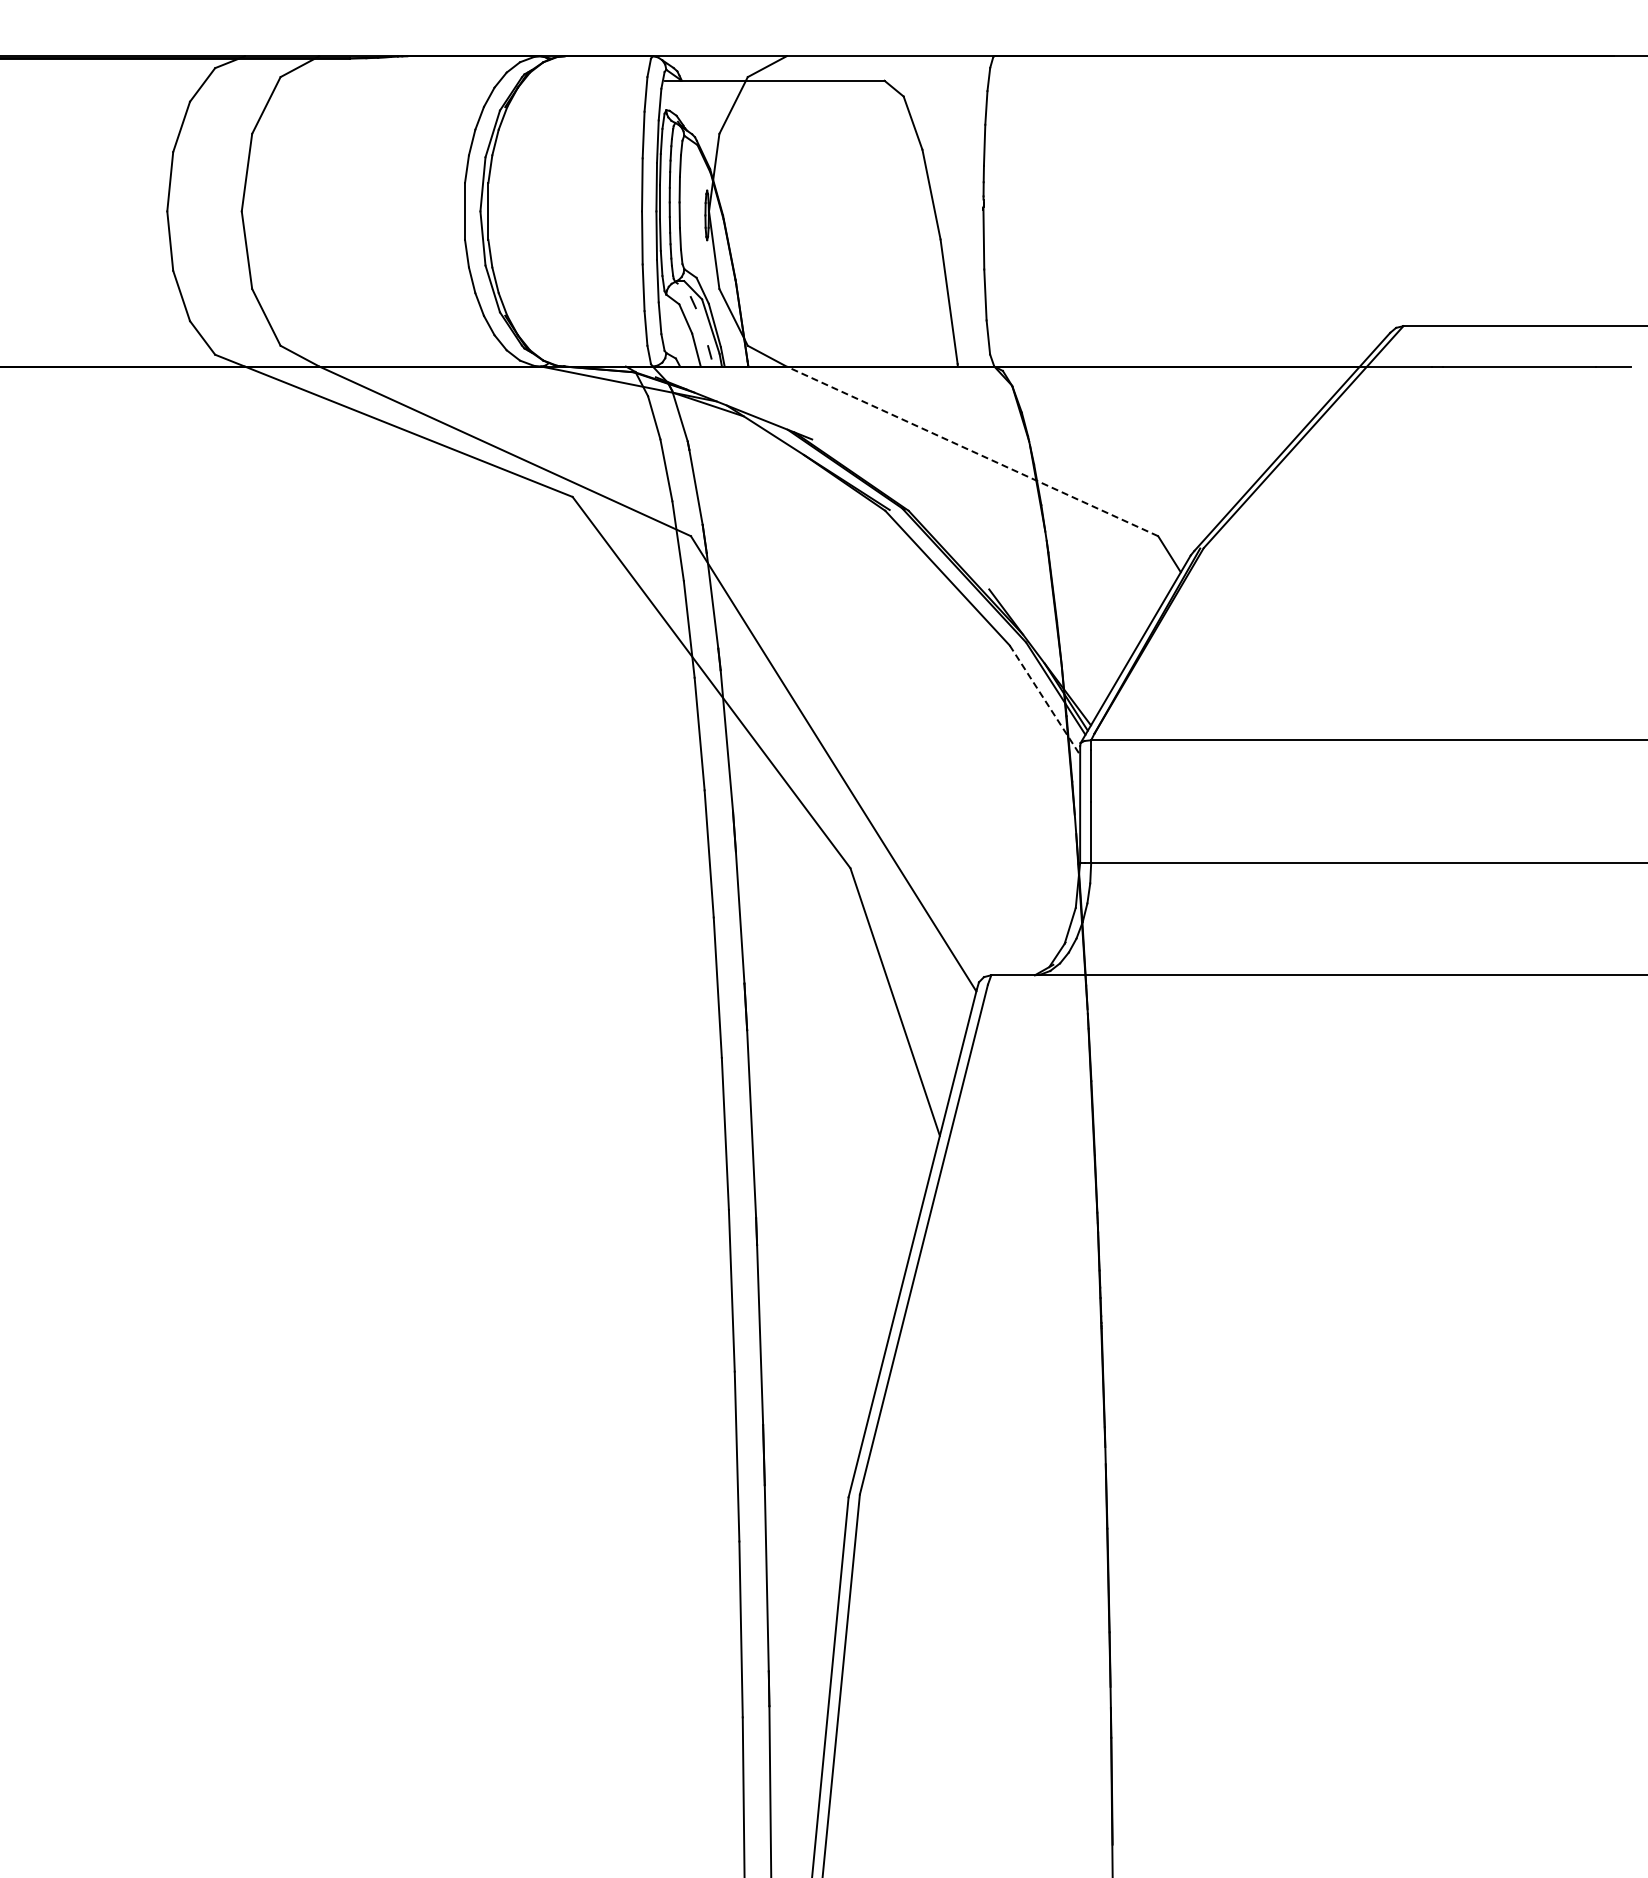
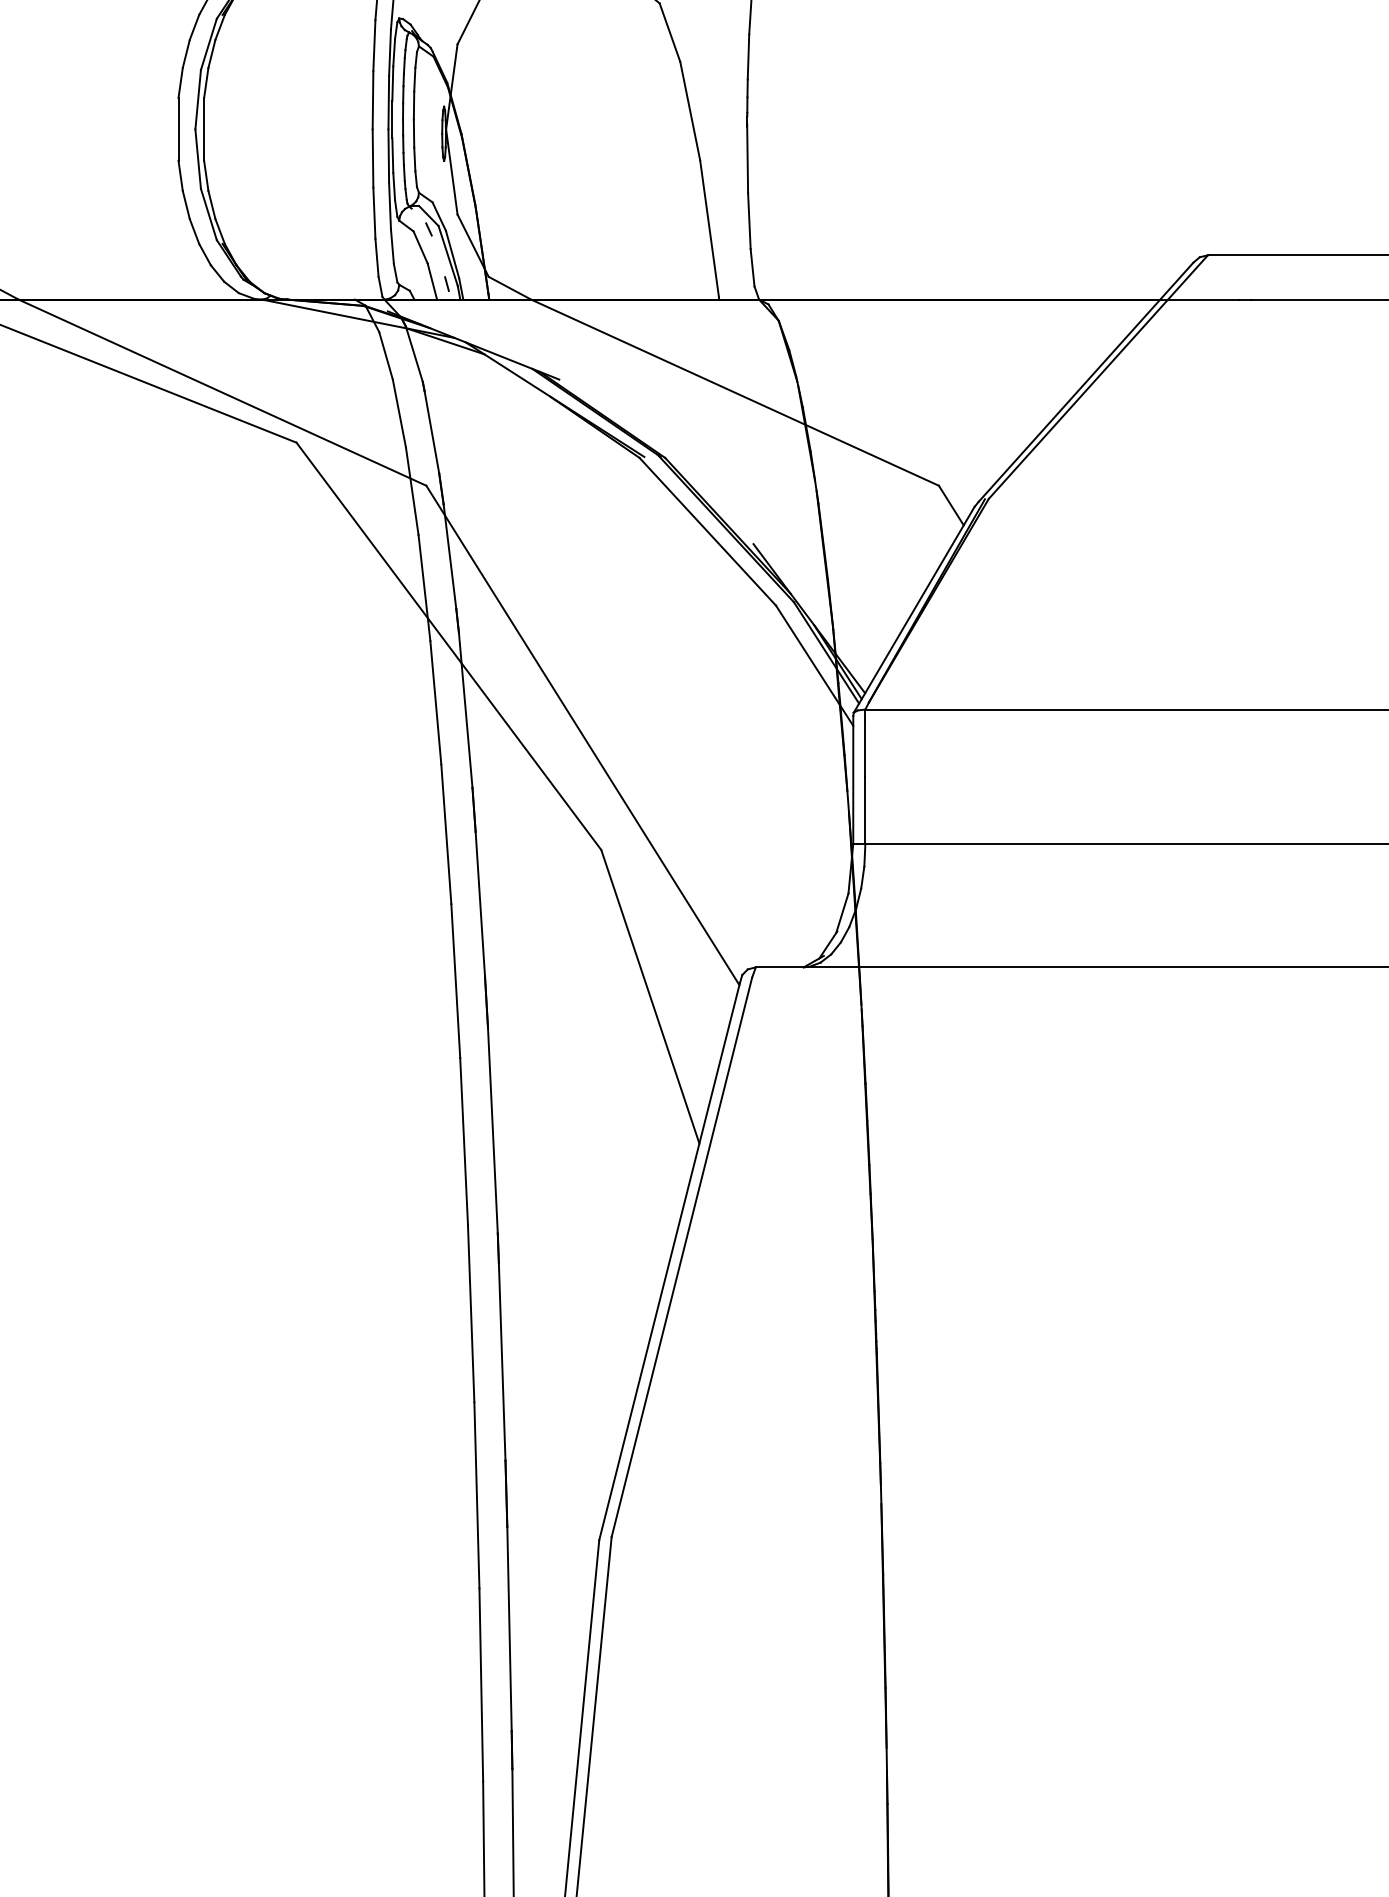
line: (971, 451) -> (734, 392), dashed -> solid
line: (1045, 700) -> (815, 665), dashed -> solid

